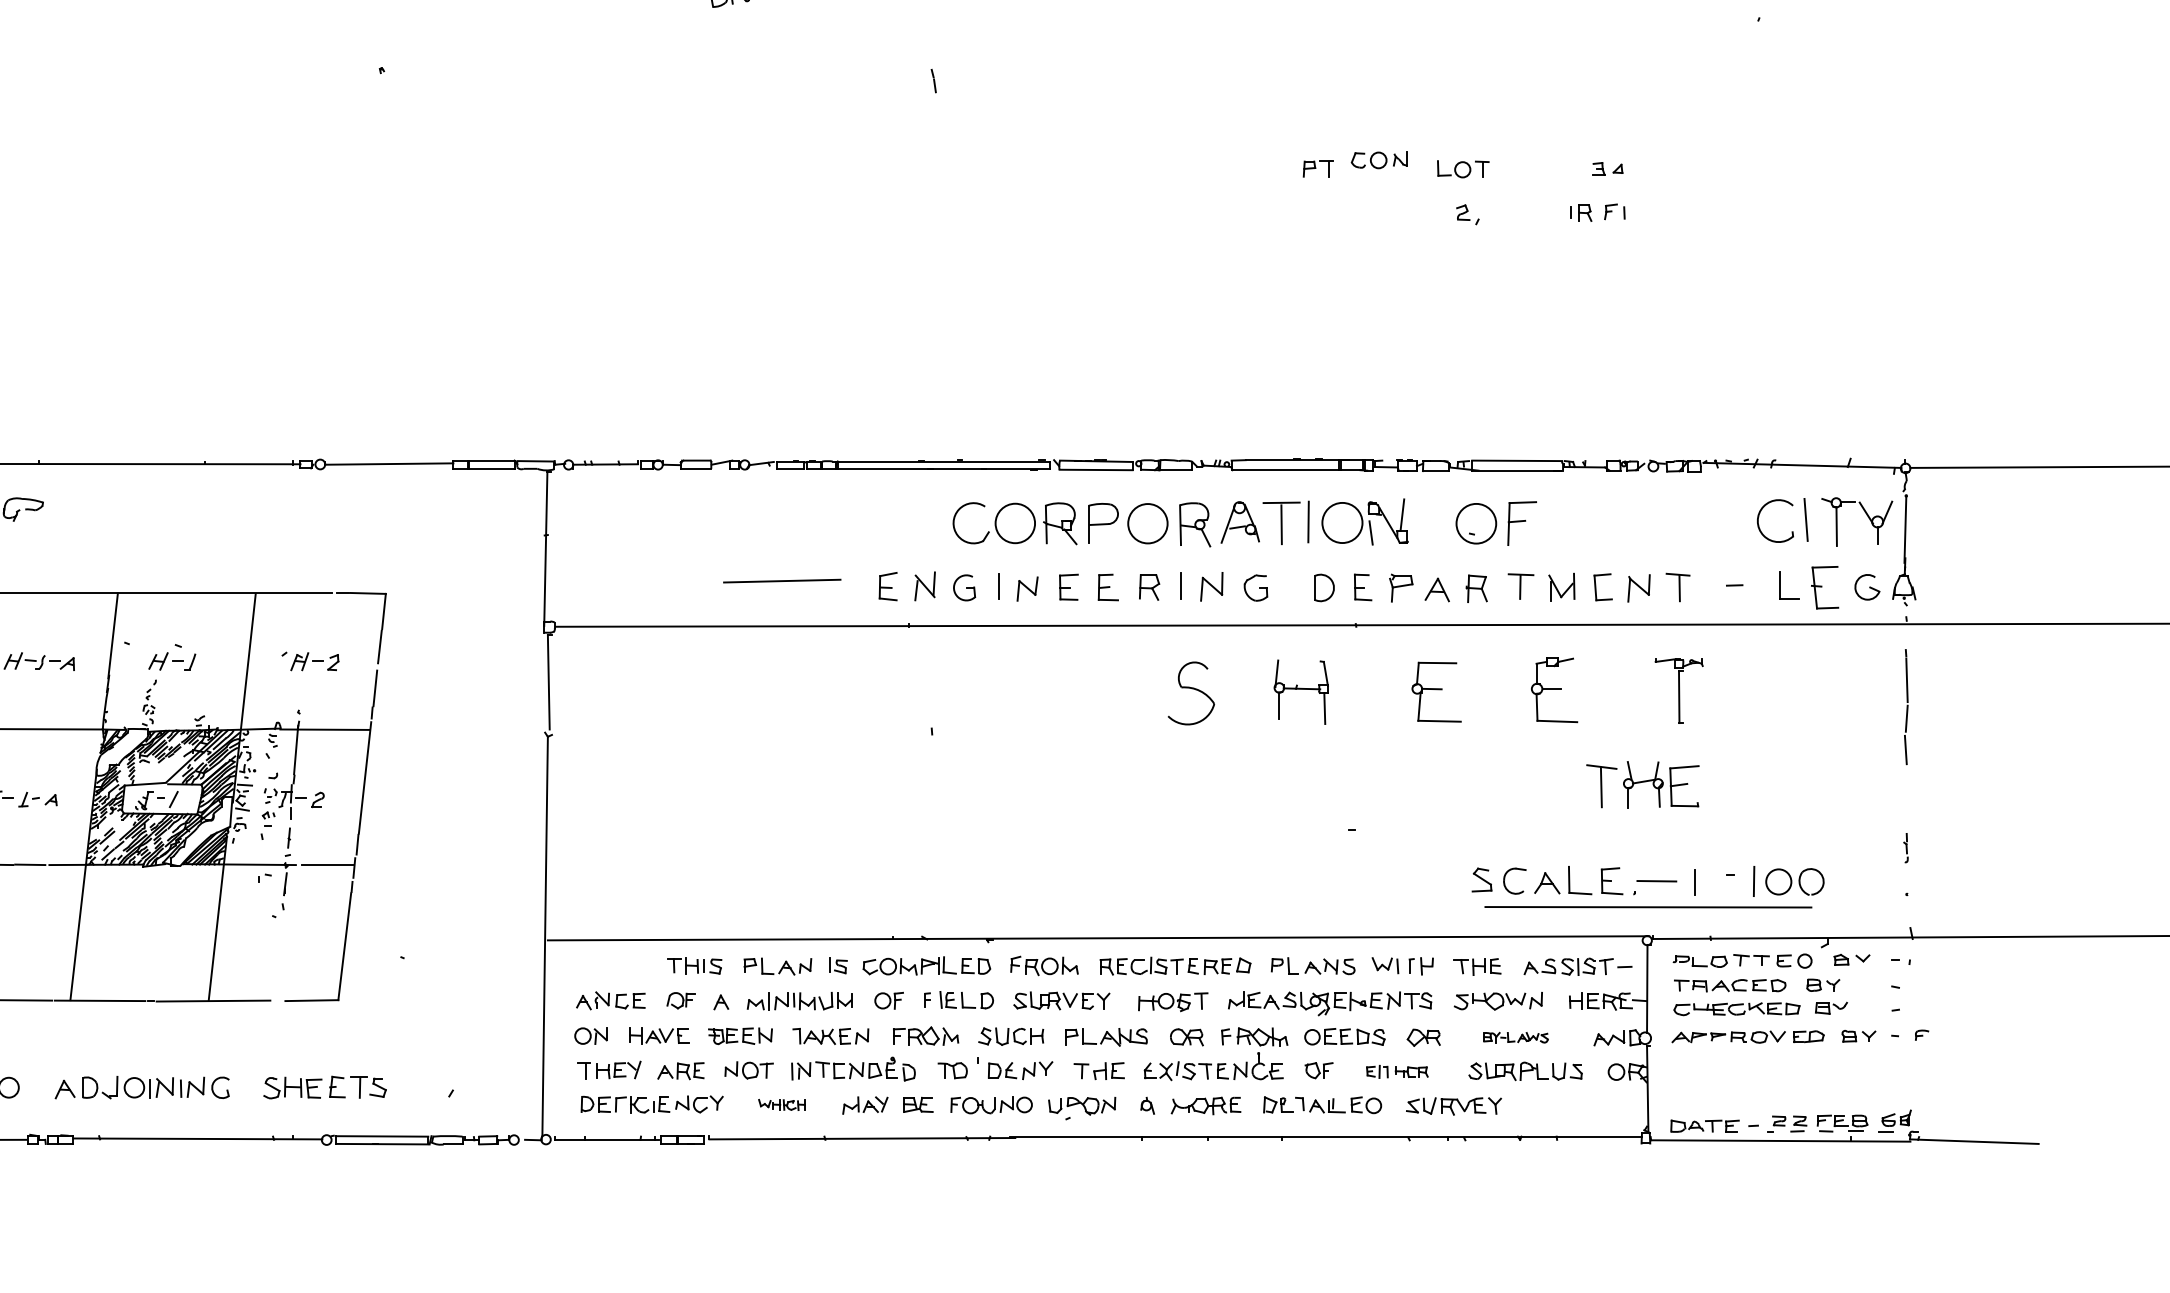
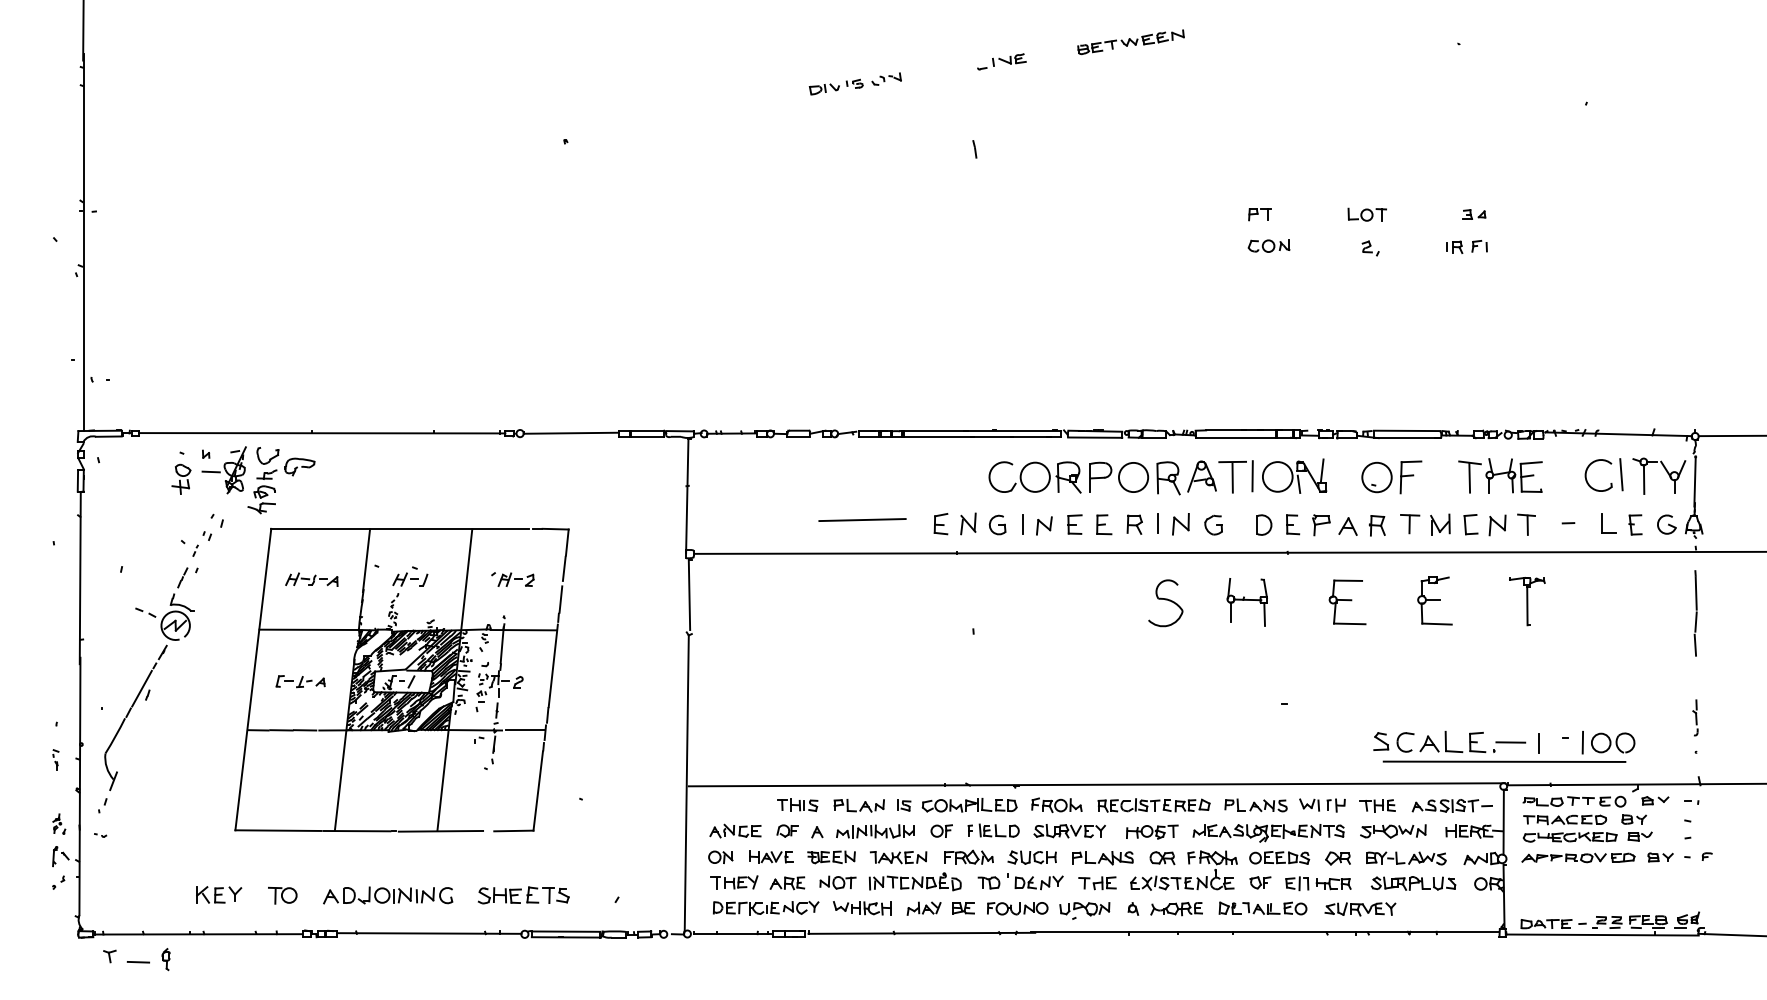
part: (1378, 159) -> (1268, 245), moved
part: (1825, 587) -> (1635, 524), size x0.62
part: (1642, 784) -> (1500, 475), moved
part: (1906, 847) -> (1695, 717), size x1.67
part: (1516, 1037) -> (1406, 858), size x1.67
part: (1397, 1071) -> (1318, 883), size x1.43
part: (782, 1105) -> (862, 908), size x1.67

